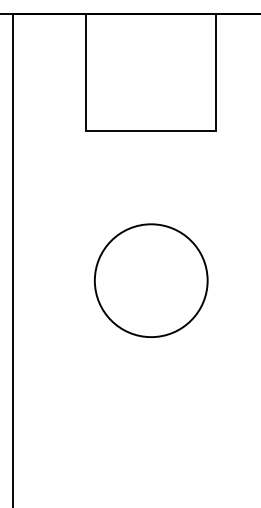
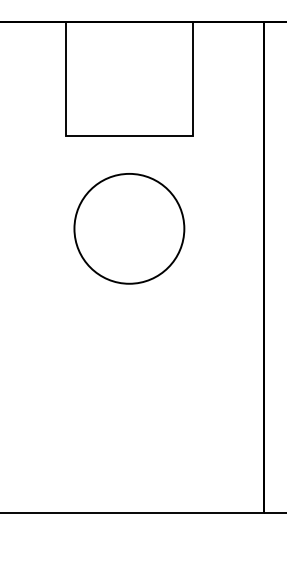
part: (151, 280) -> (129, 228), moved

